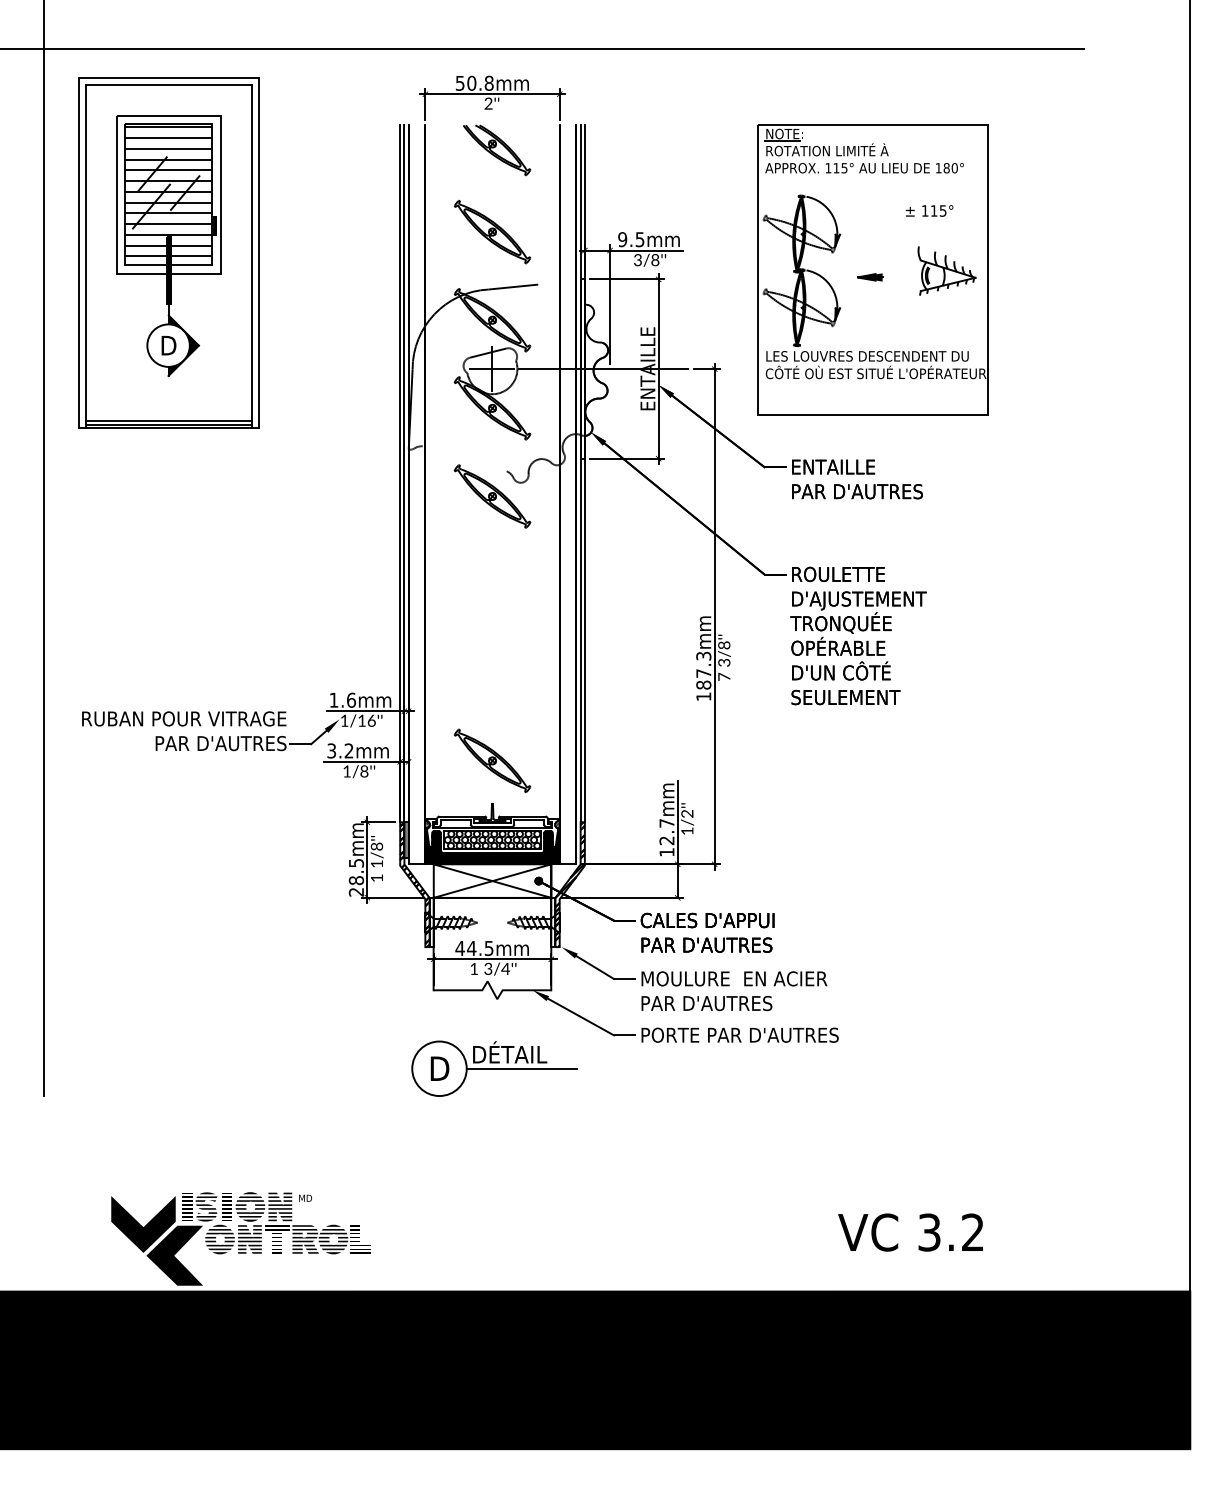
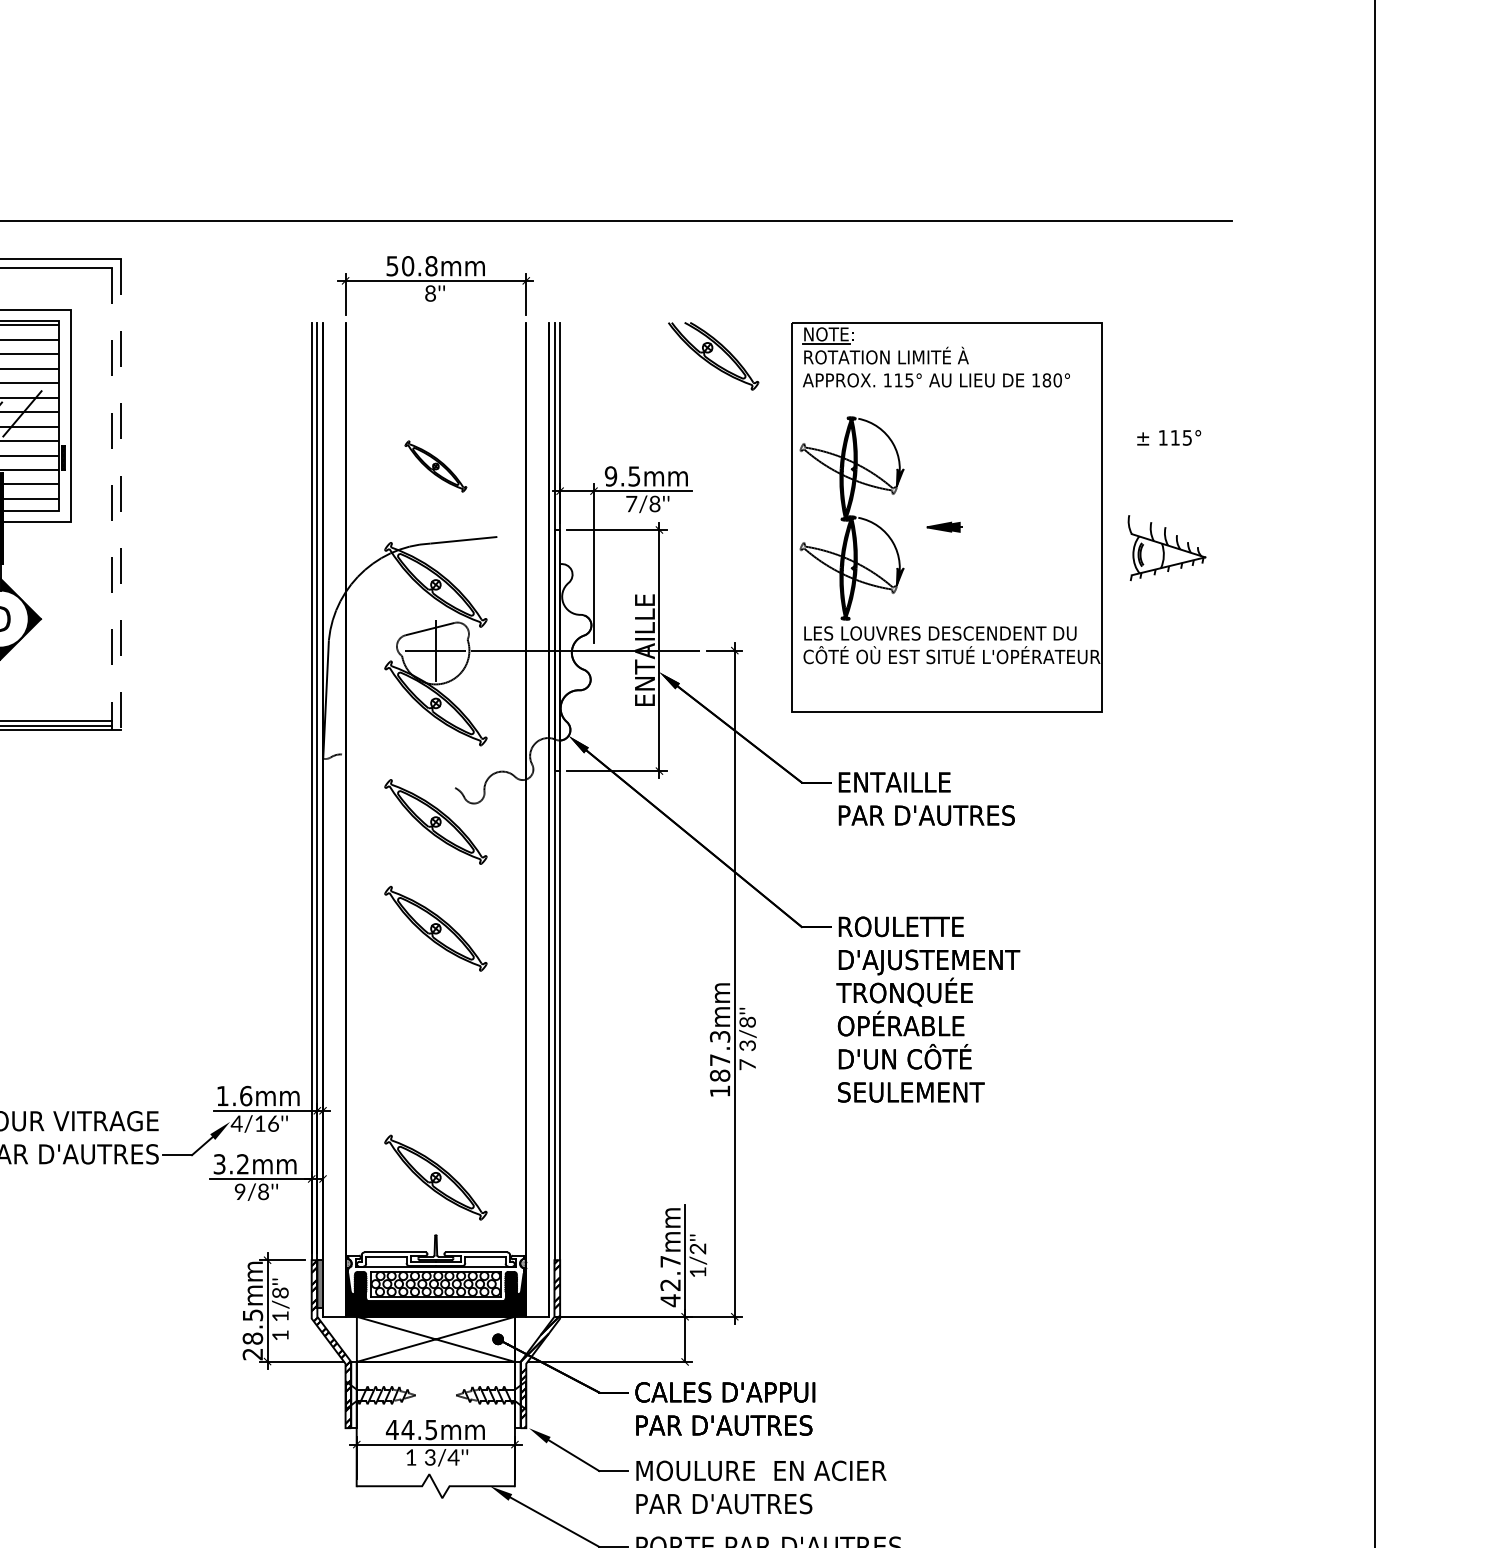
text: (488, 103) -> (430, 293), 2''\f] -> 8''\f]
part: (497, 149) -> (714, 355), moved
text: (929, 210) -> (1169, 437), moved
part: (492, 232) -> (435, 466), size x0.6
line: (258, 253) -> (121, 495), solid -> dashed
line: (251, 256) -> (111, 499), solid -> dashed
text: (638, 260) -> (632, 504), 3/8''\f] -> 7/8''\f]
part: (946, 270) -> (1166, 547), moved
part: (492, 575) -> (435, 928), added
text: (344, 720) -> (236, 1123), 1/16''\f] -> 4/16''\f]
text: (346, 771) -> (239, 1191), 1/8''\f] -> 9/8''\f]
text: (666, 852) -> (669, 1300), 12.7mm -> 42.7mm

